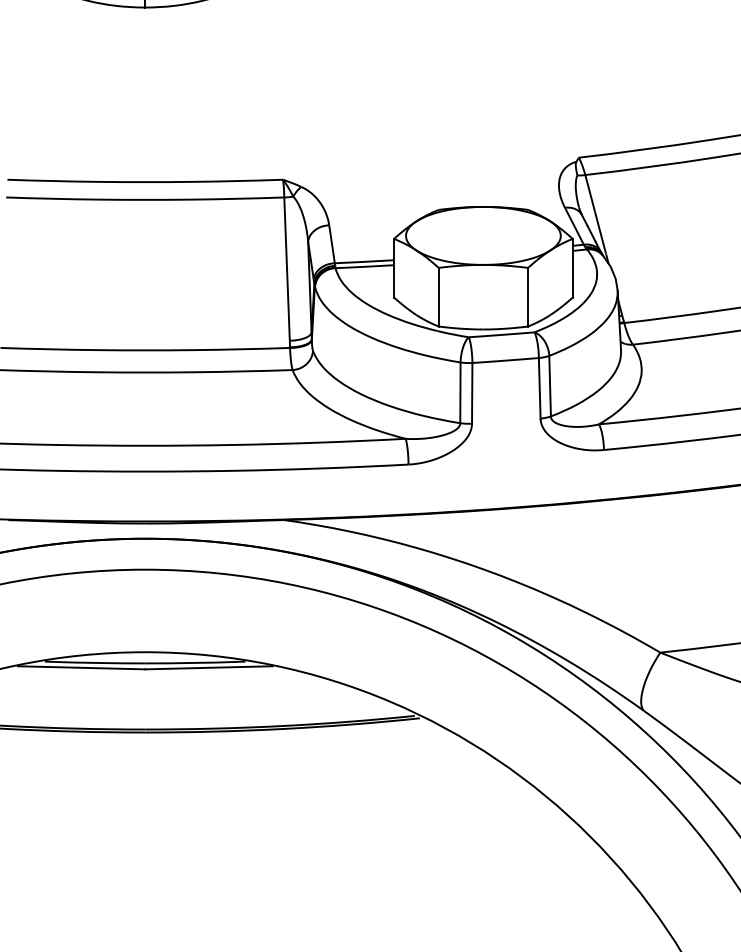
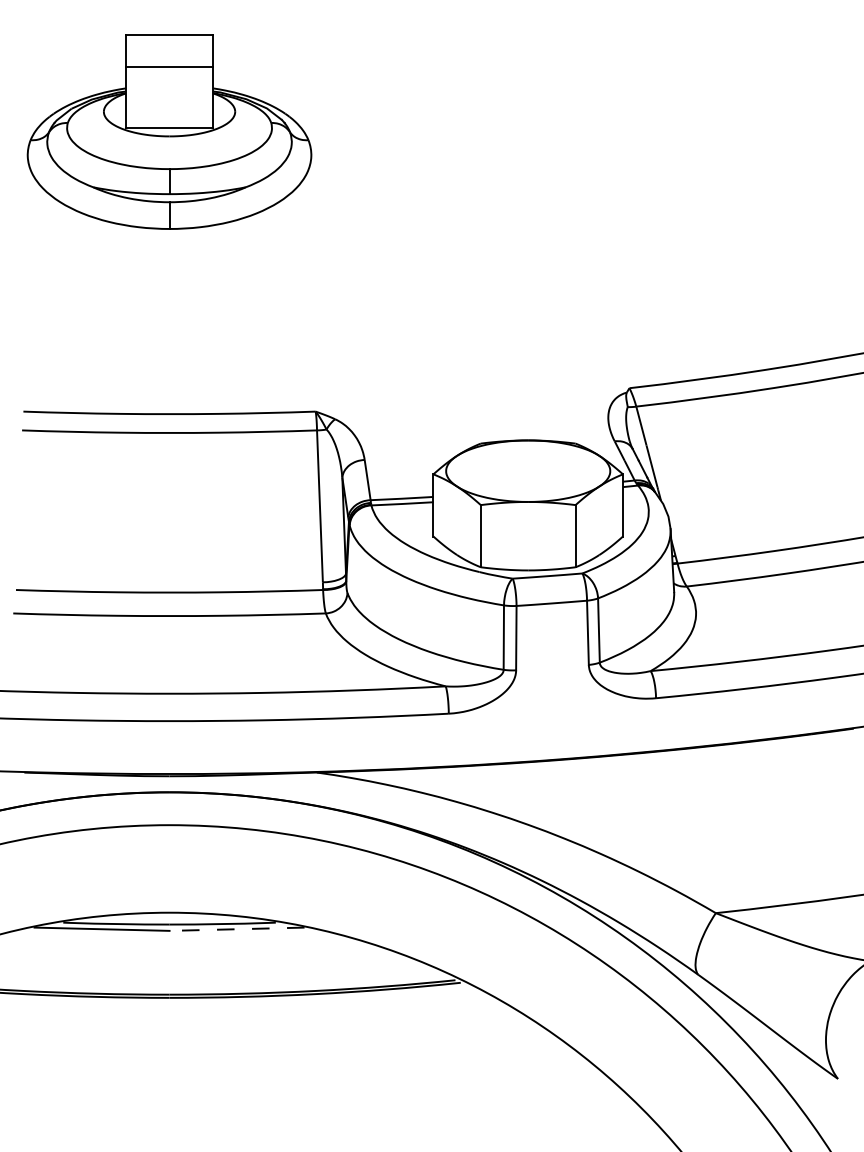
line: (209, 668) -> (237, 929), solid -> dashed

